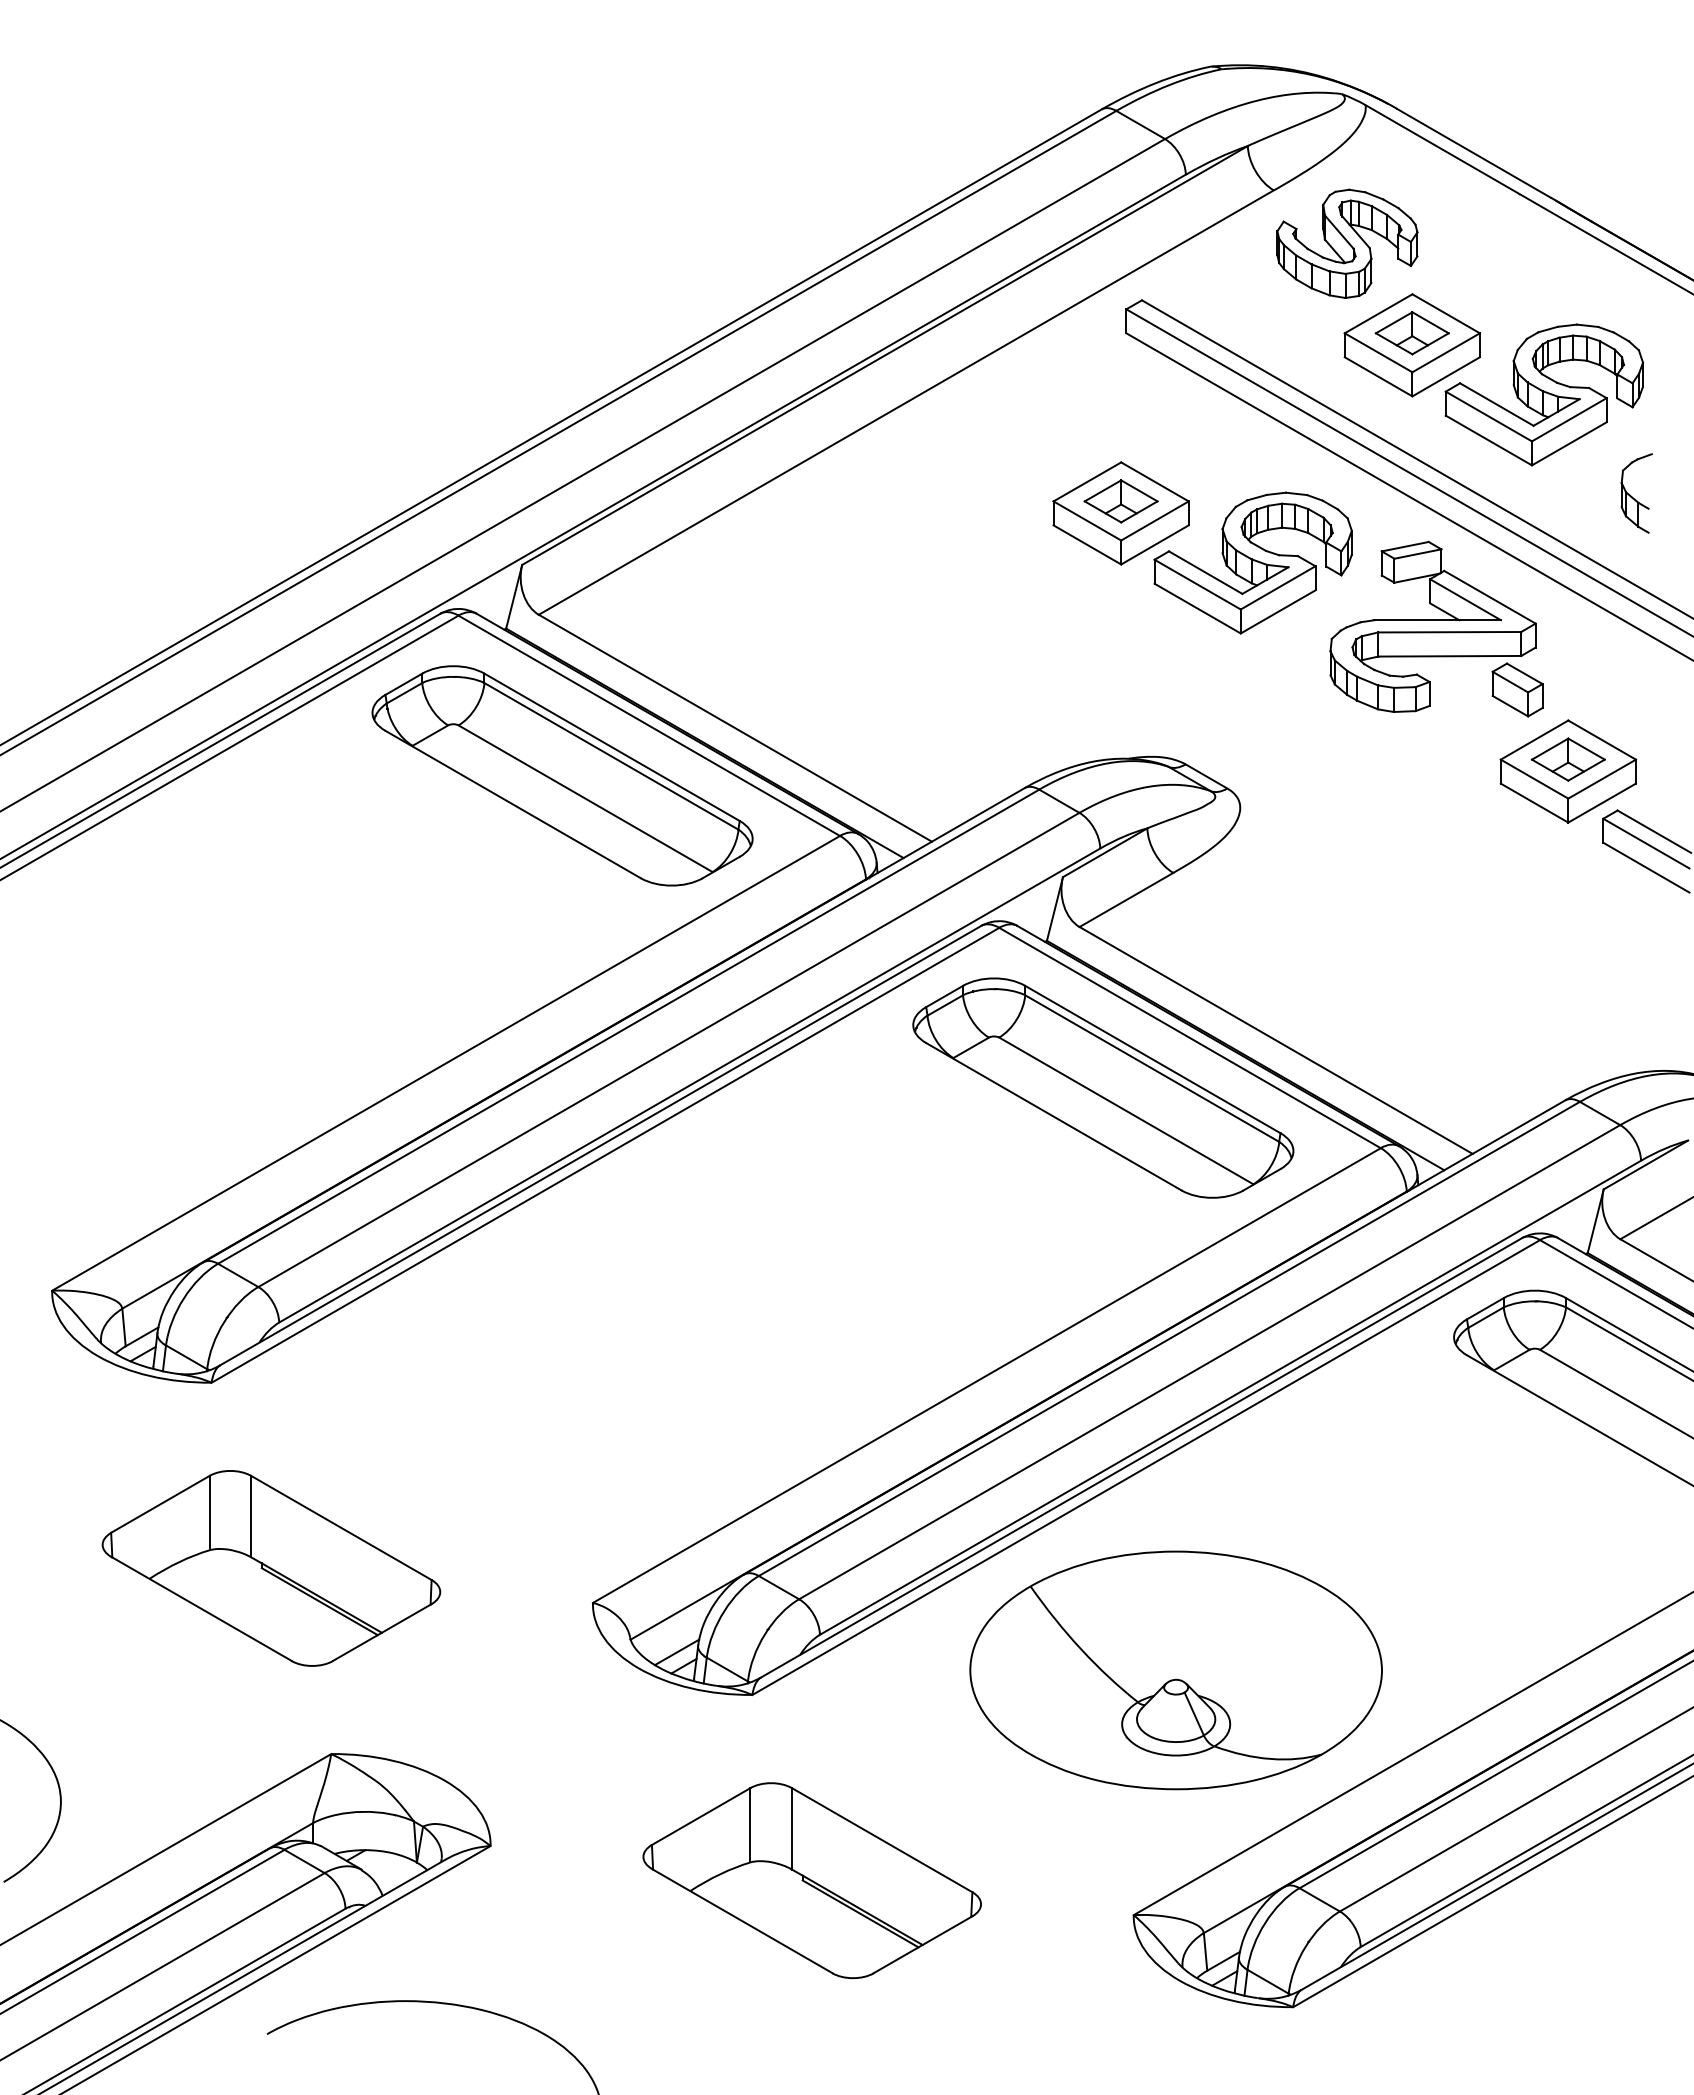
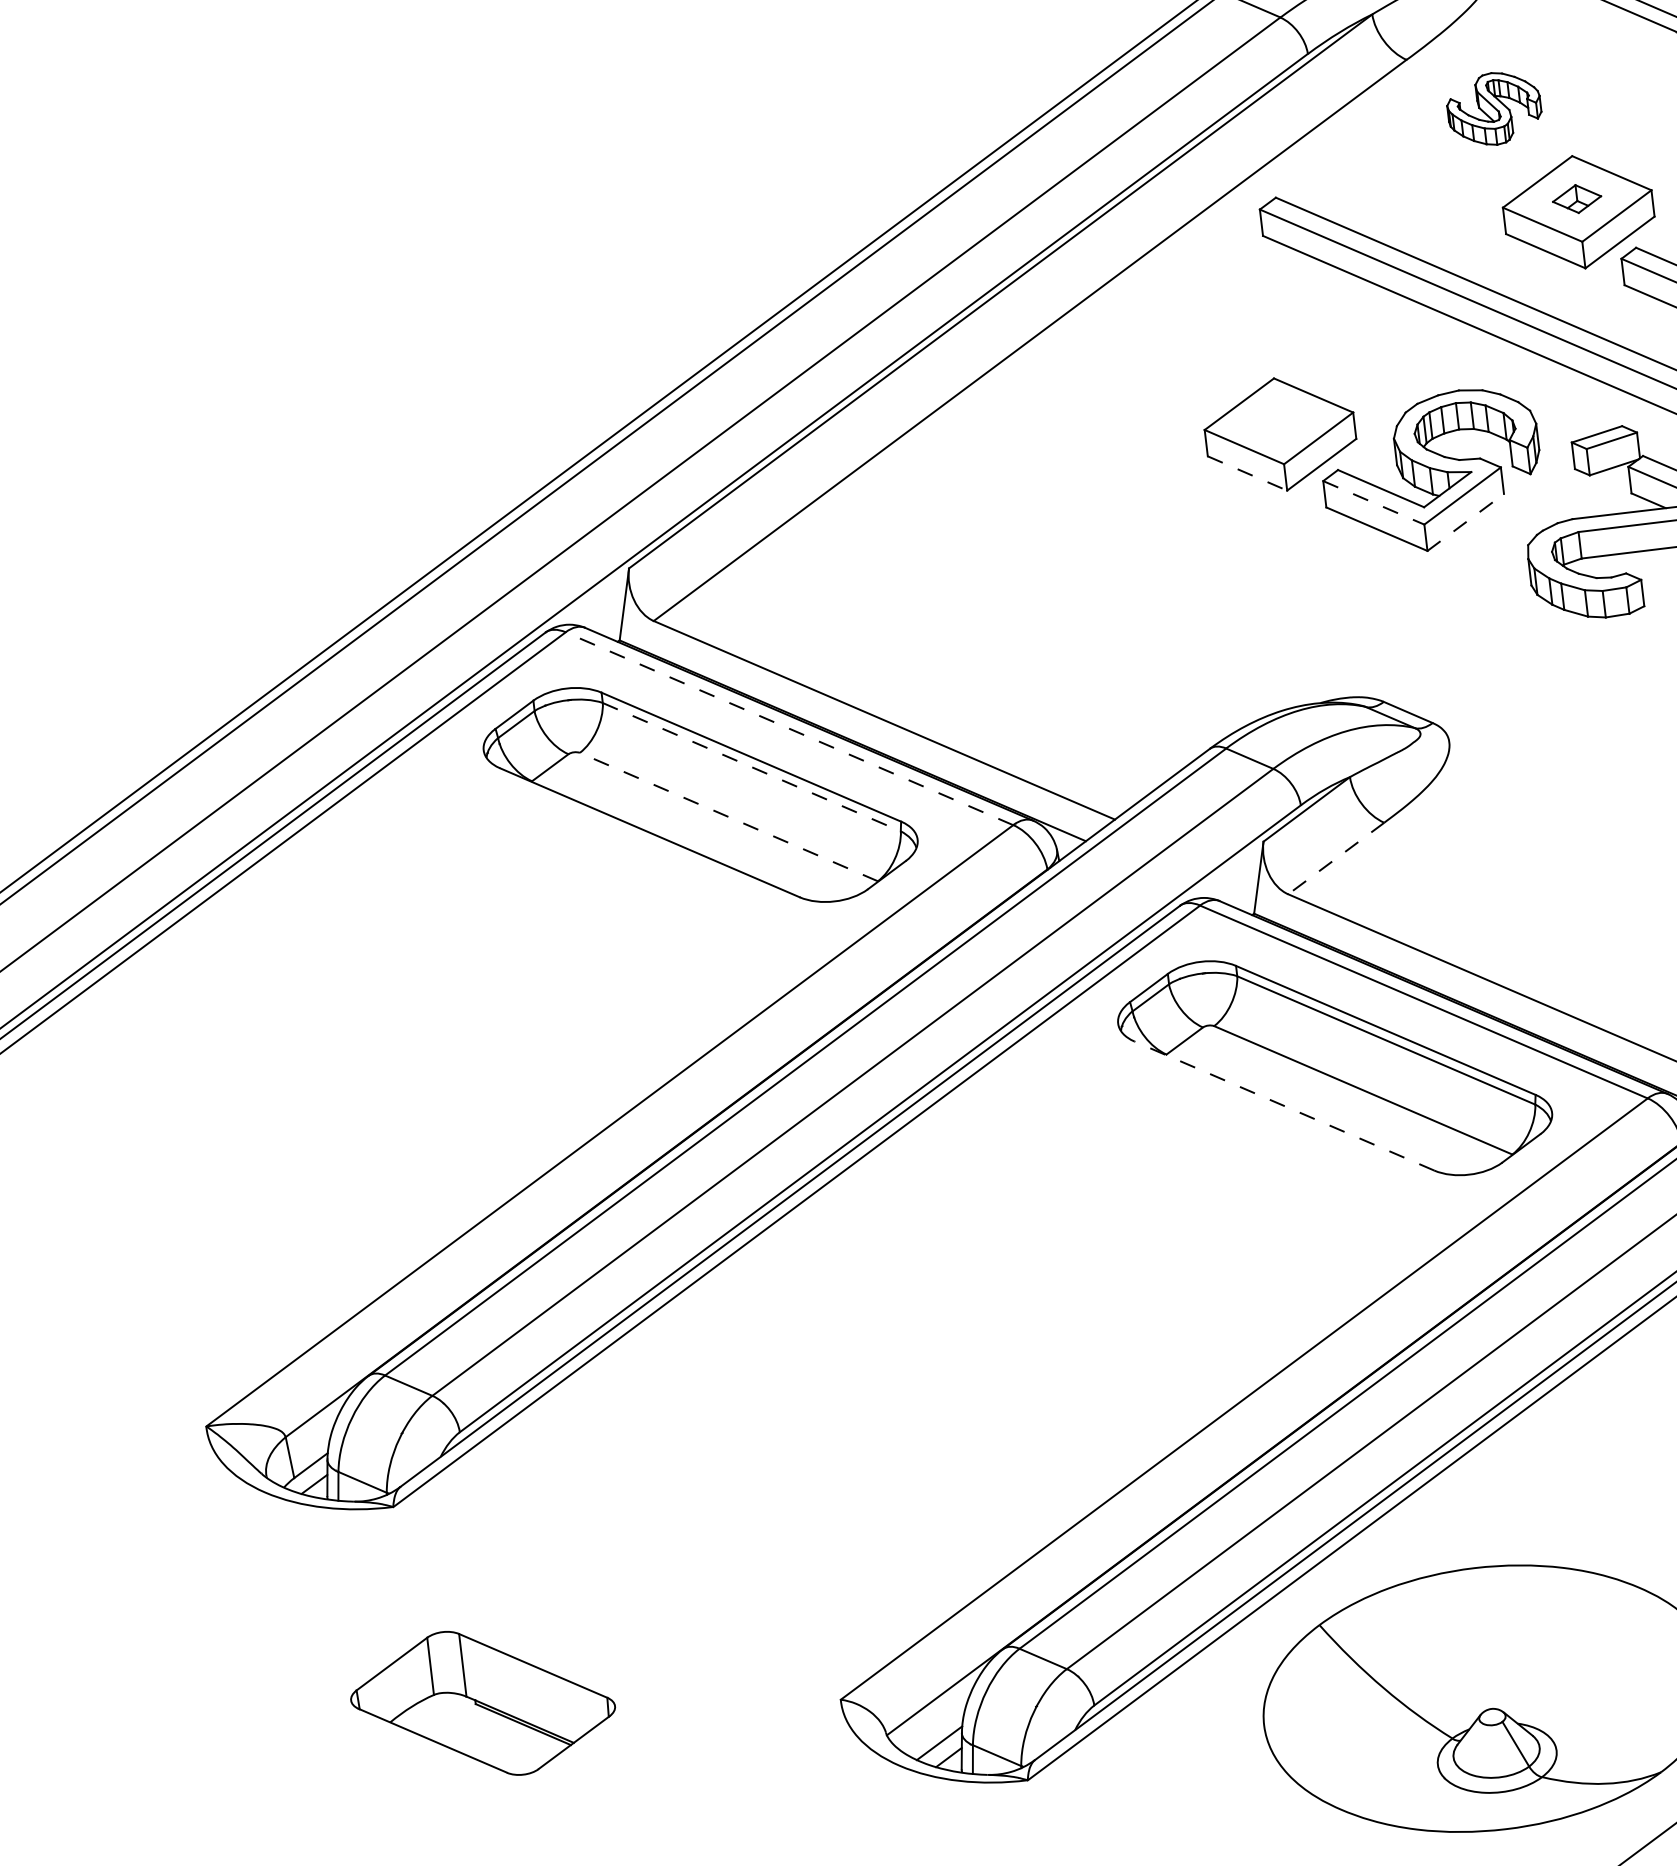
part: (1347, 243) -> (1494, 108), size x0.6
part: (1411, 333) -> (1576, 199), size x0.6
part: (1120, 501) -> (1278, 421), removed
line: (1087, 545) -> (1247, 474), solid -> dashed
line: (1197, 584) -> (1373, 502), solid -> dashed
line: (1278, 611) -> (1466, 521), solid -> dashed
line: (648, 725) -> (788, 728), solid -> dashed
line: (611, 756) -> (751, 767), solid -> dashed
line: (585, 798) -> (728, 816), solid -> dashed
line: (1126, 900) -> (1336, 859), solid -> dashed
line: (1053, 1116) -> (1284, 1105), solid -> dashed
part: (271, 1568) -> (483, 1703), size x0.7

